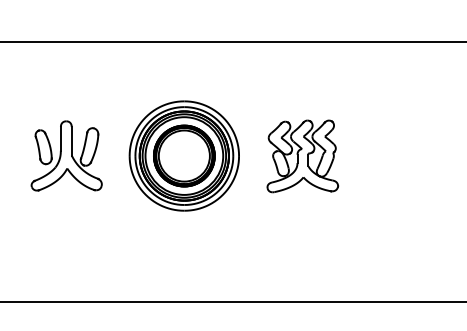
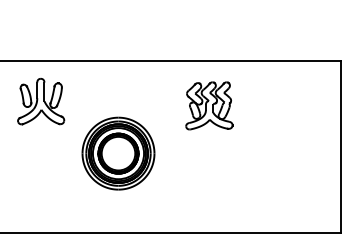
part: (67, 155) -> (41, 101), moved
part: (184, 155) -> (118, 153), moved
part: (302, 155) -> (209, 105), moved

